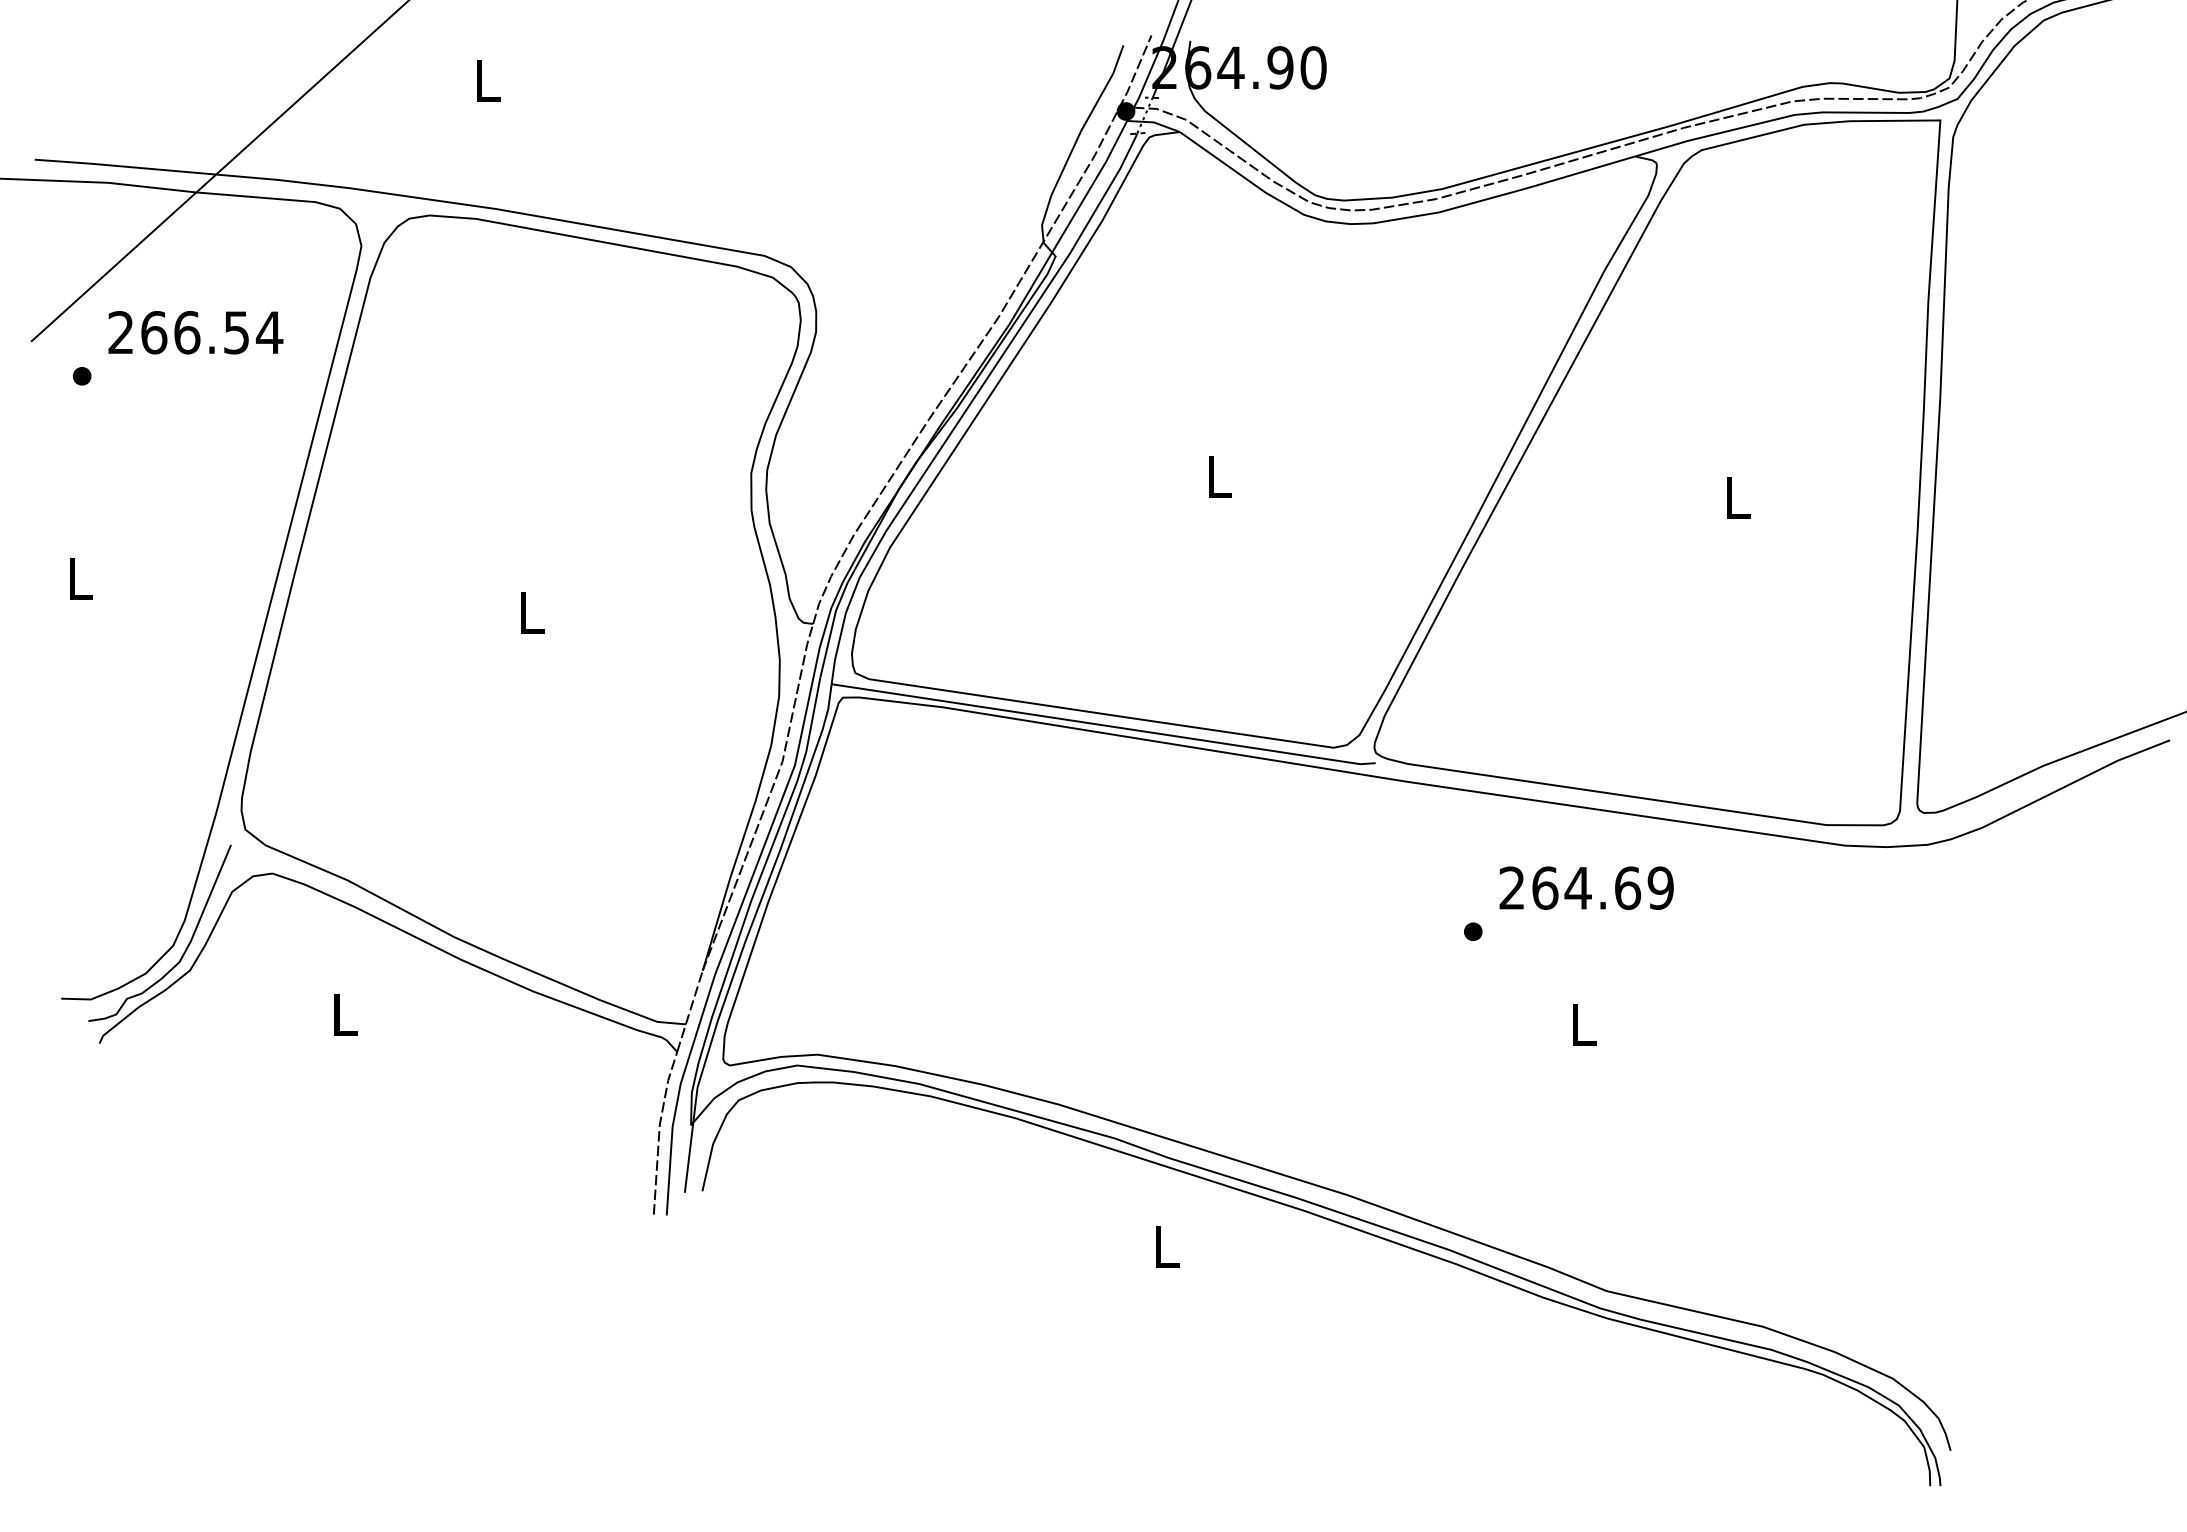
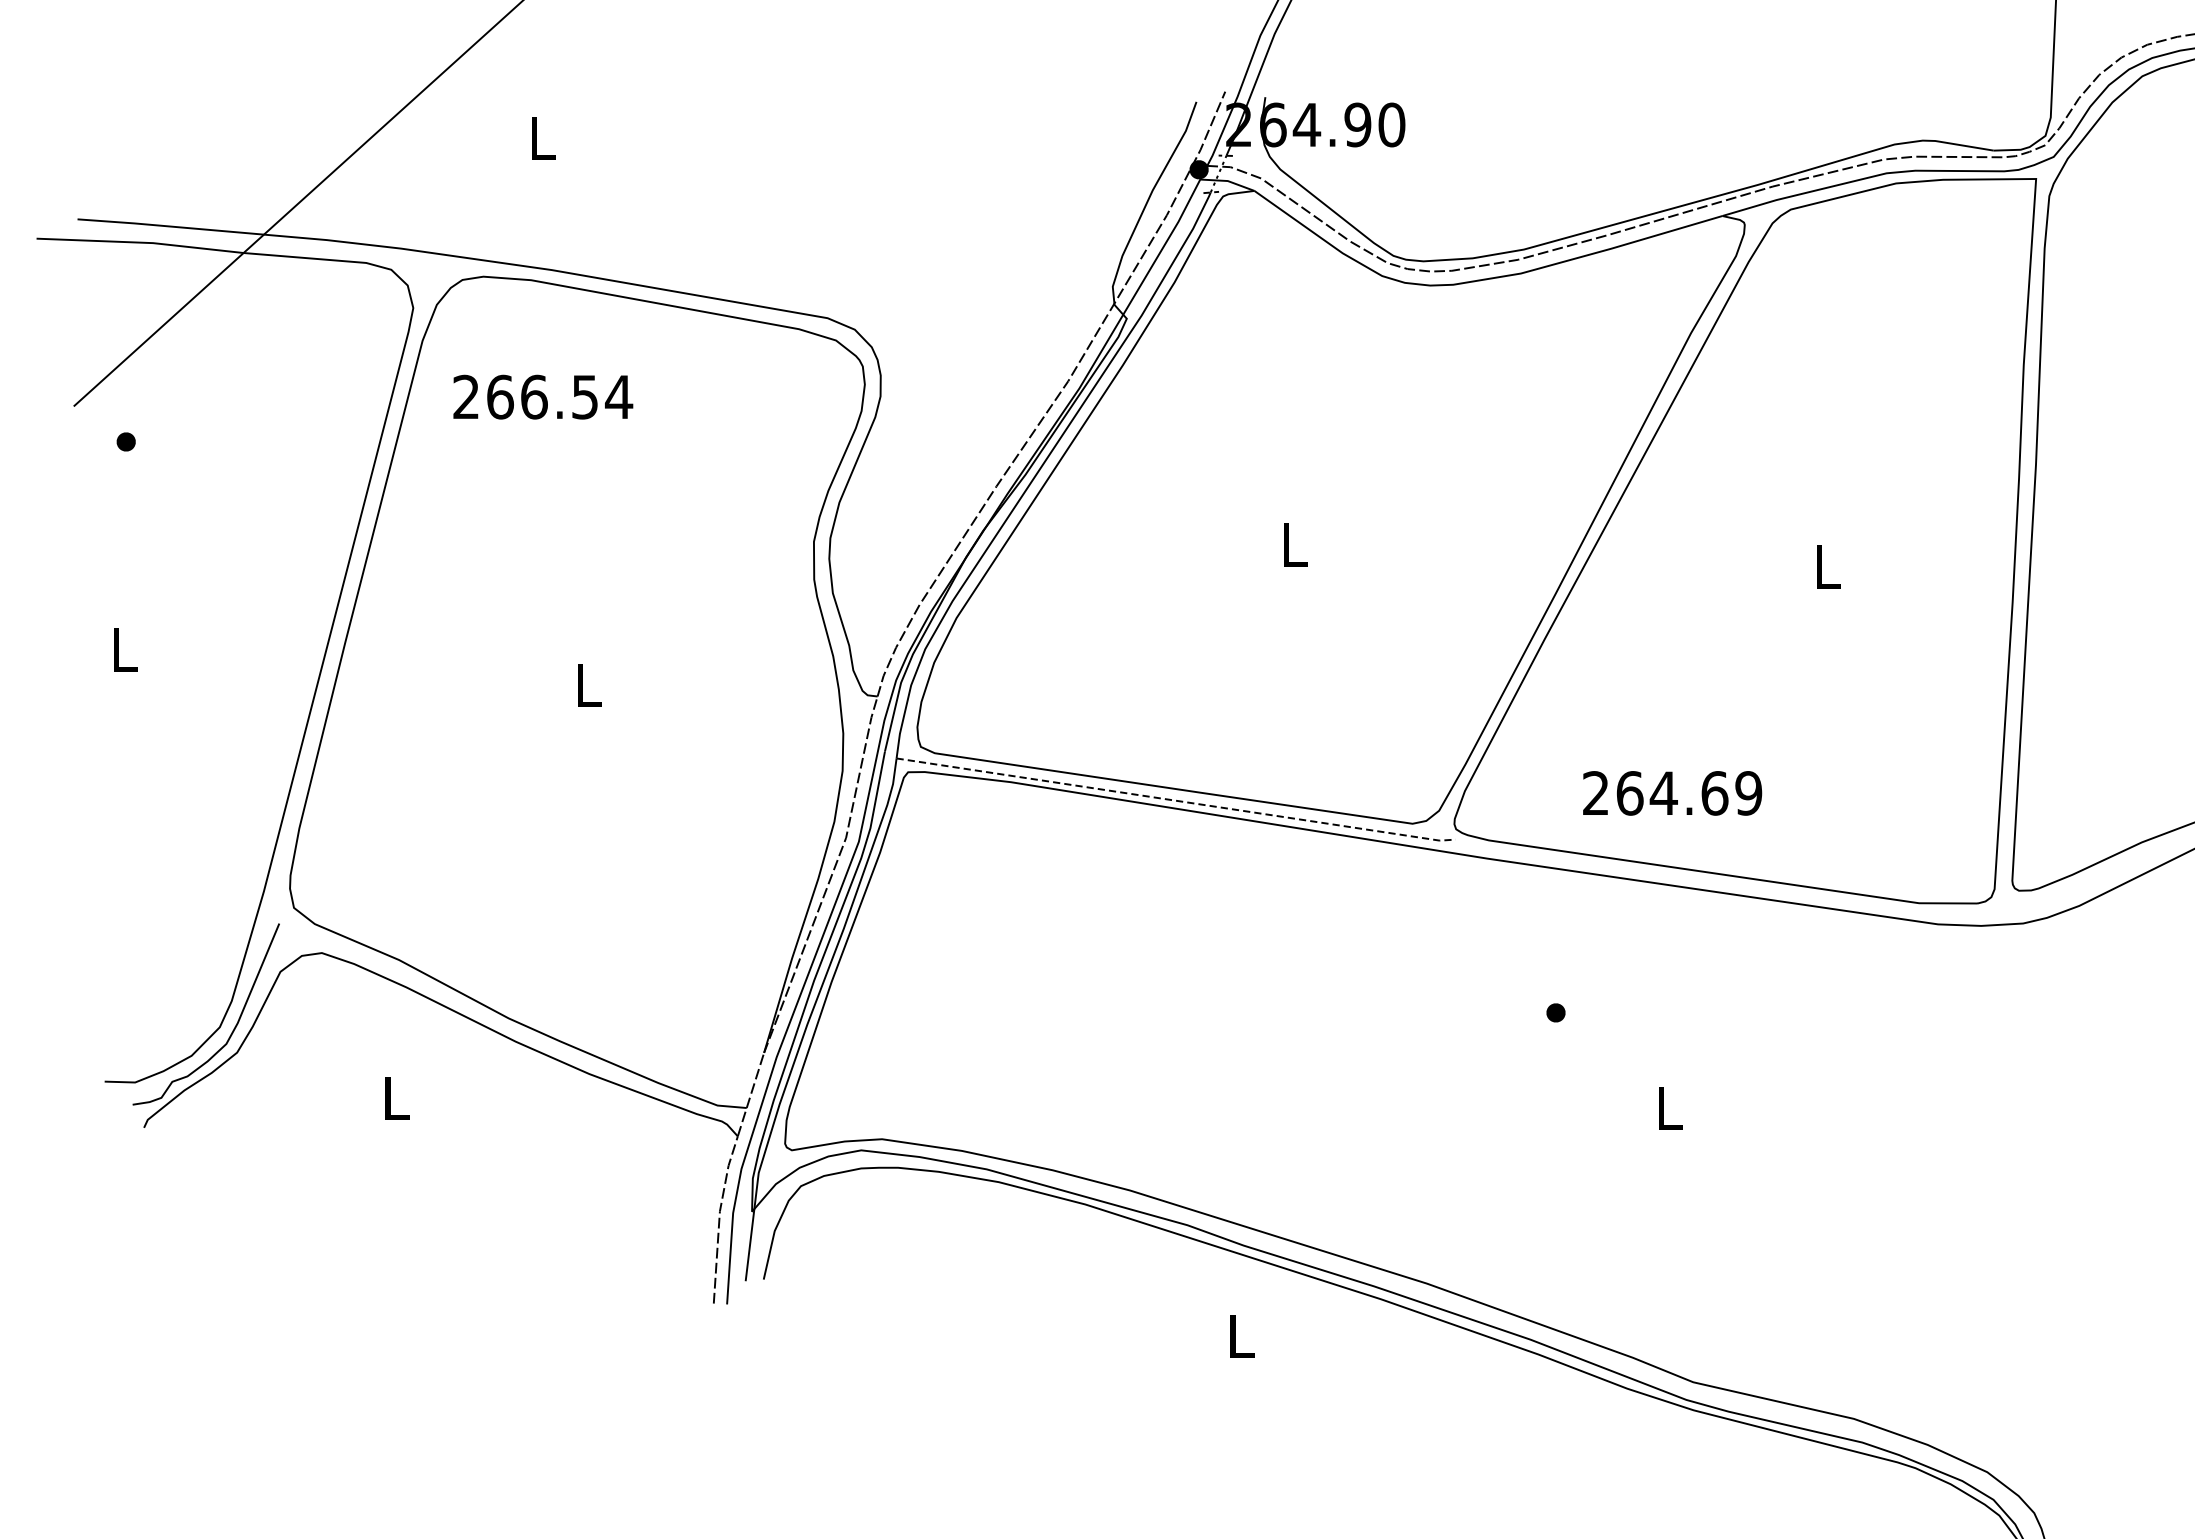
text: (195, 332) -> (542, 396), moved
line: (1104, 725) -> (1177, 800), solid -> dashed
text: (1586, 887) -> (1672, 792), moved

